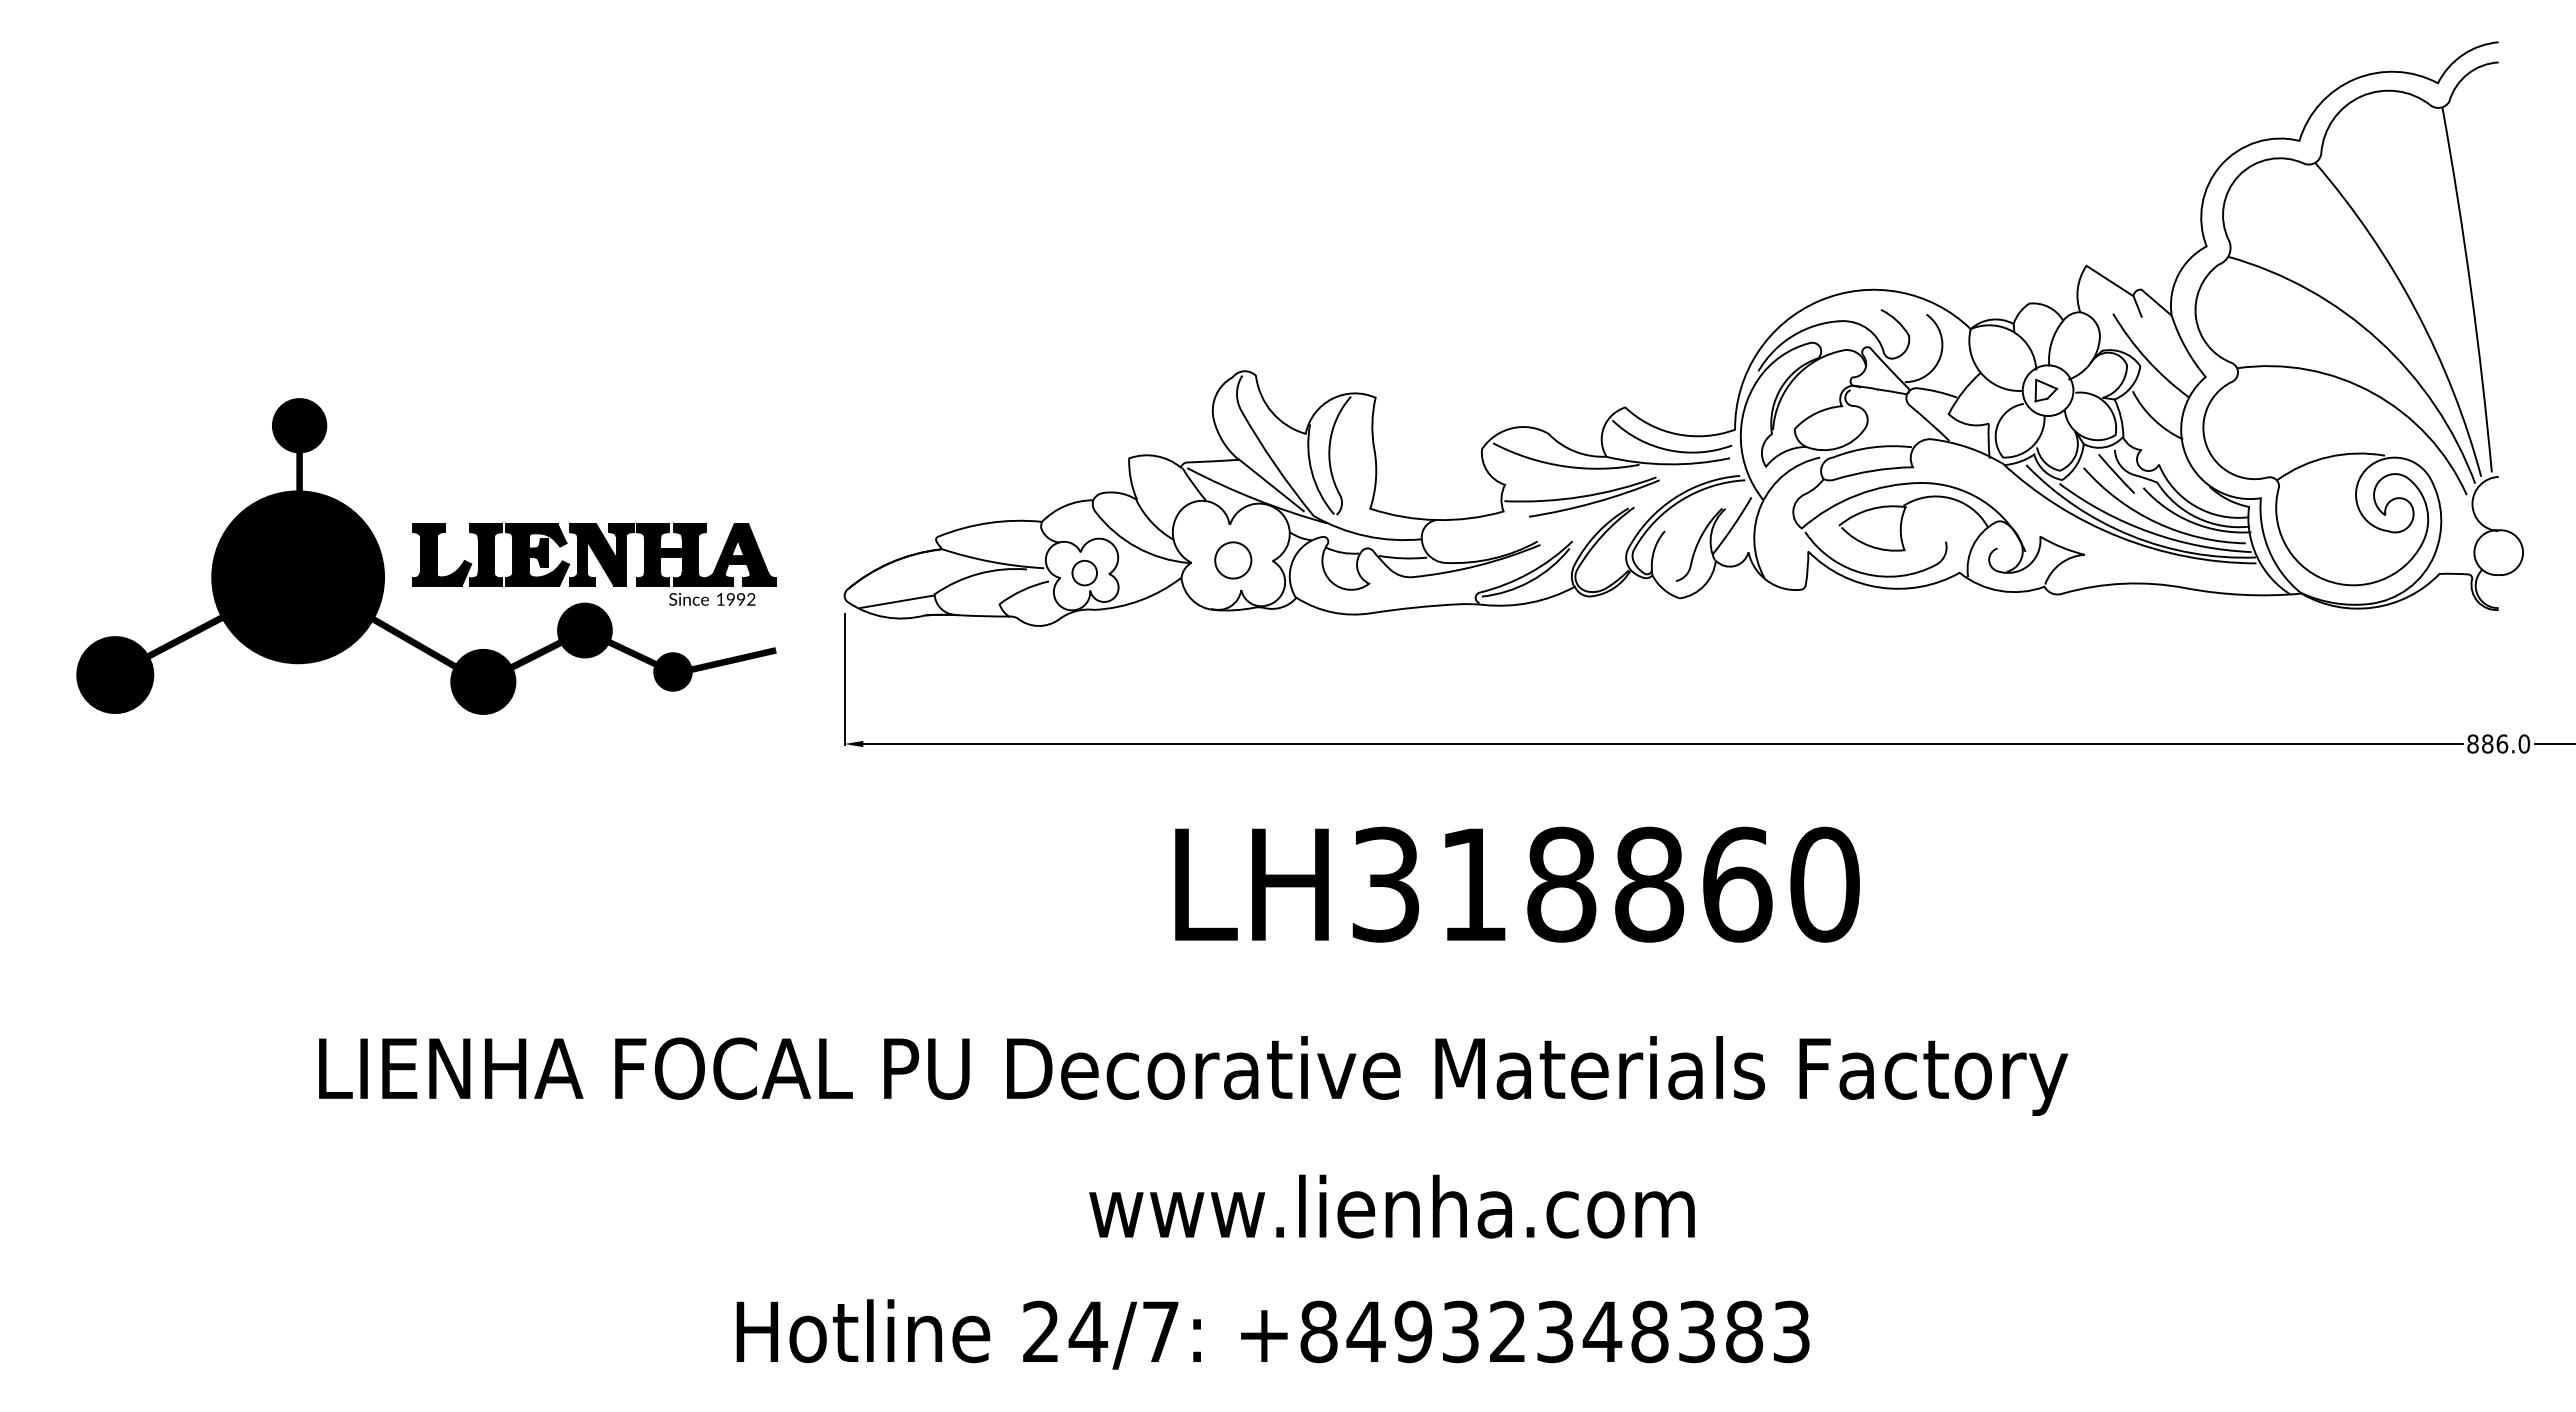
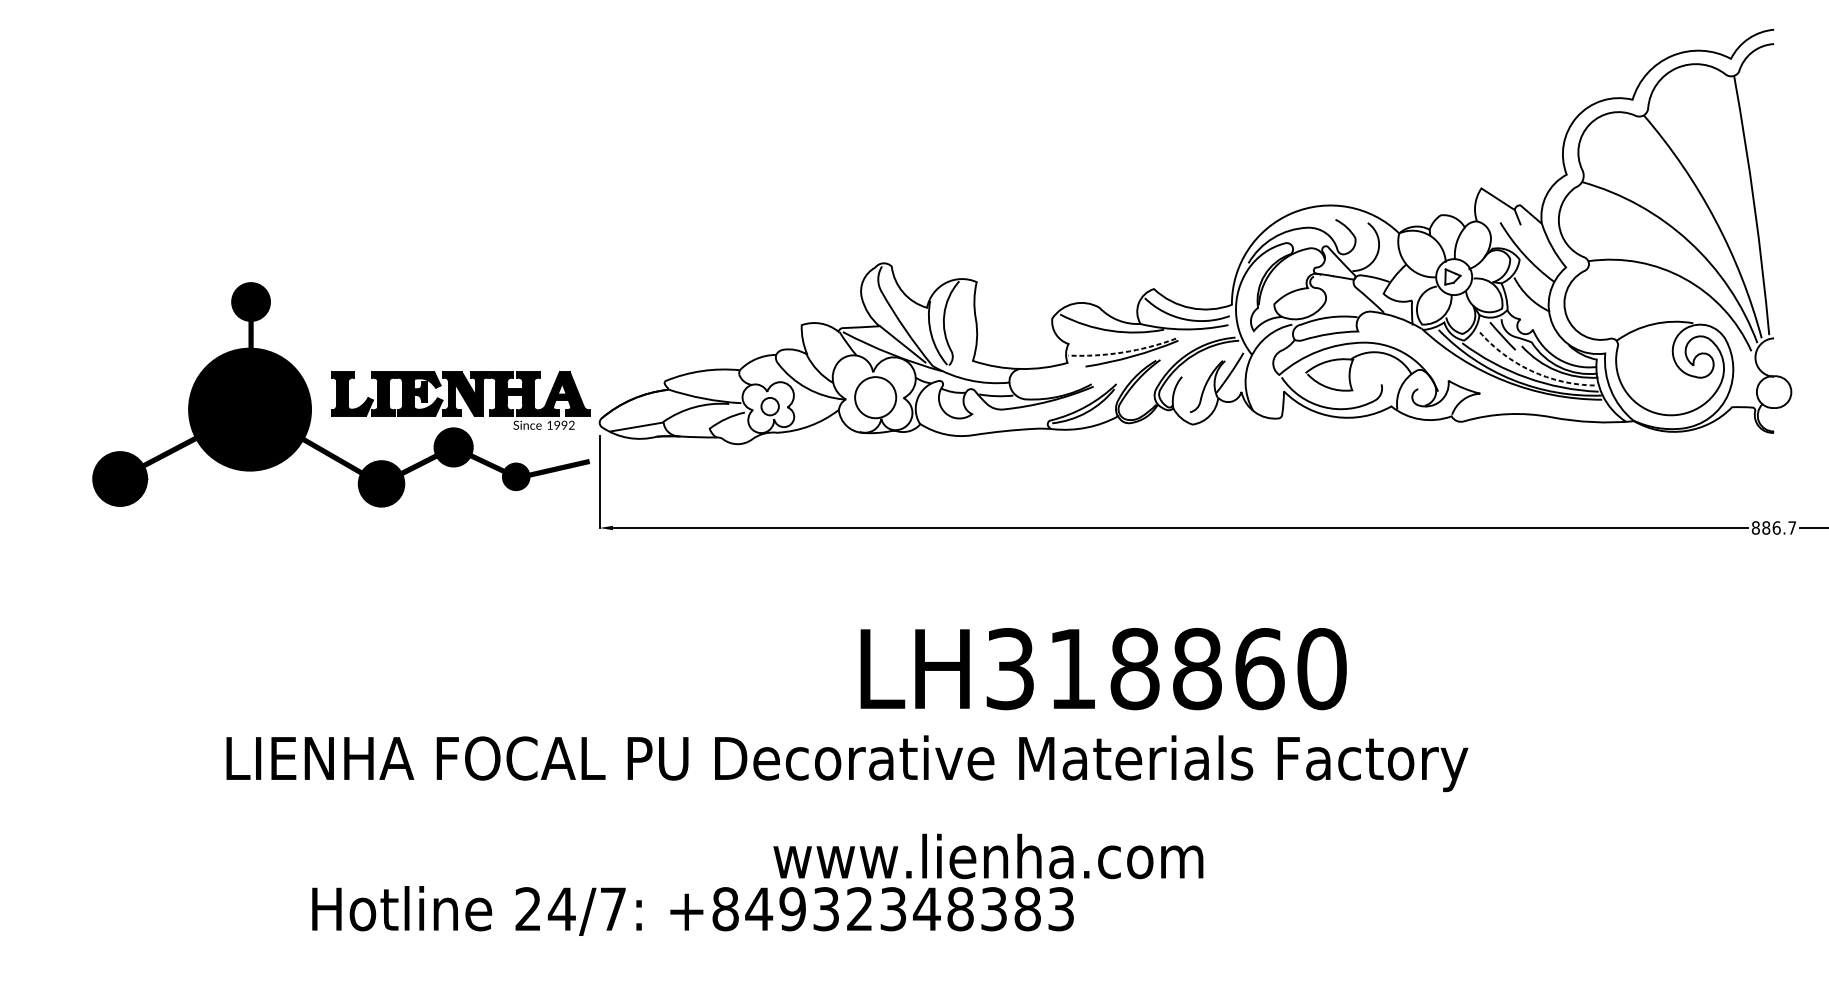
line: (1581, 496) -> (1122, 352), solid -> dashed
line: (2156, 522) -> (1531, 370), solid -> dashed
part: (426, 556) -> (341, 394), moved
circle: (1233, 560) -> (875, 397), size x1.6
text: (2524, 743) -> (1792, 527), 886.0 -> 886.7
text: (1517, 884) -> (1103, 668), moved
text: (1272, 1334) -> (692, 911), moved

